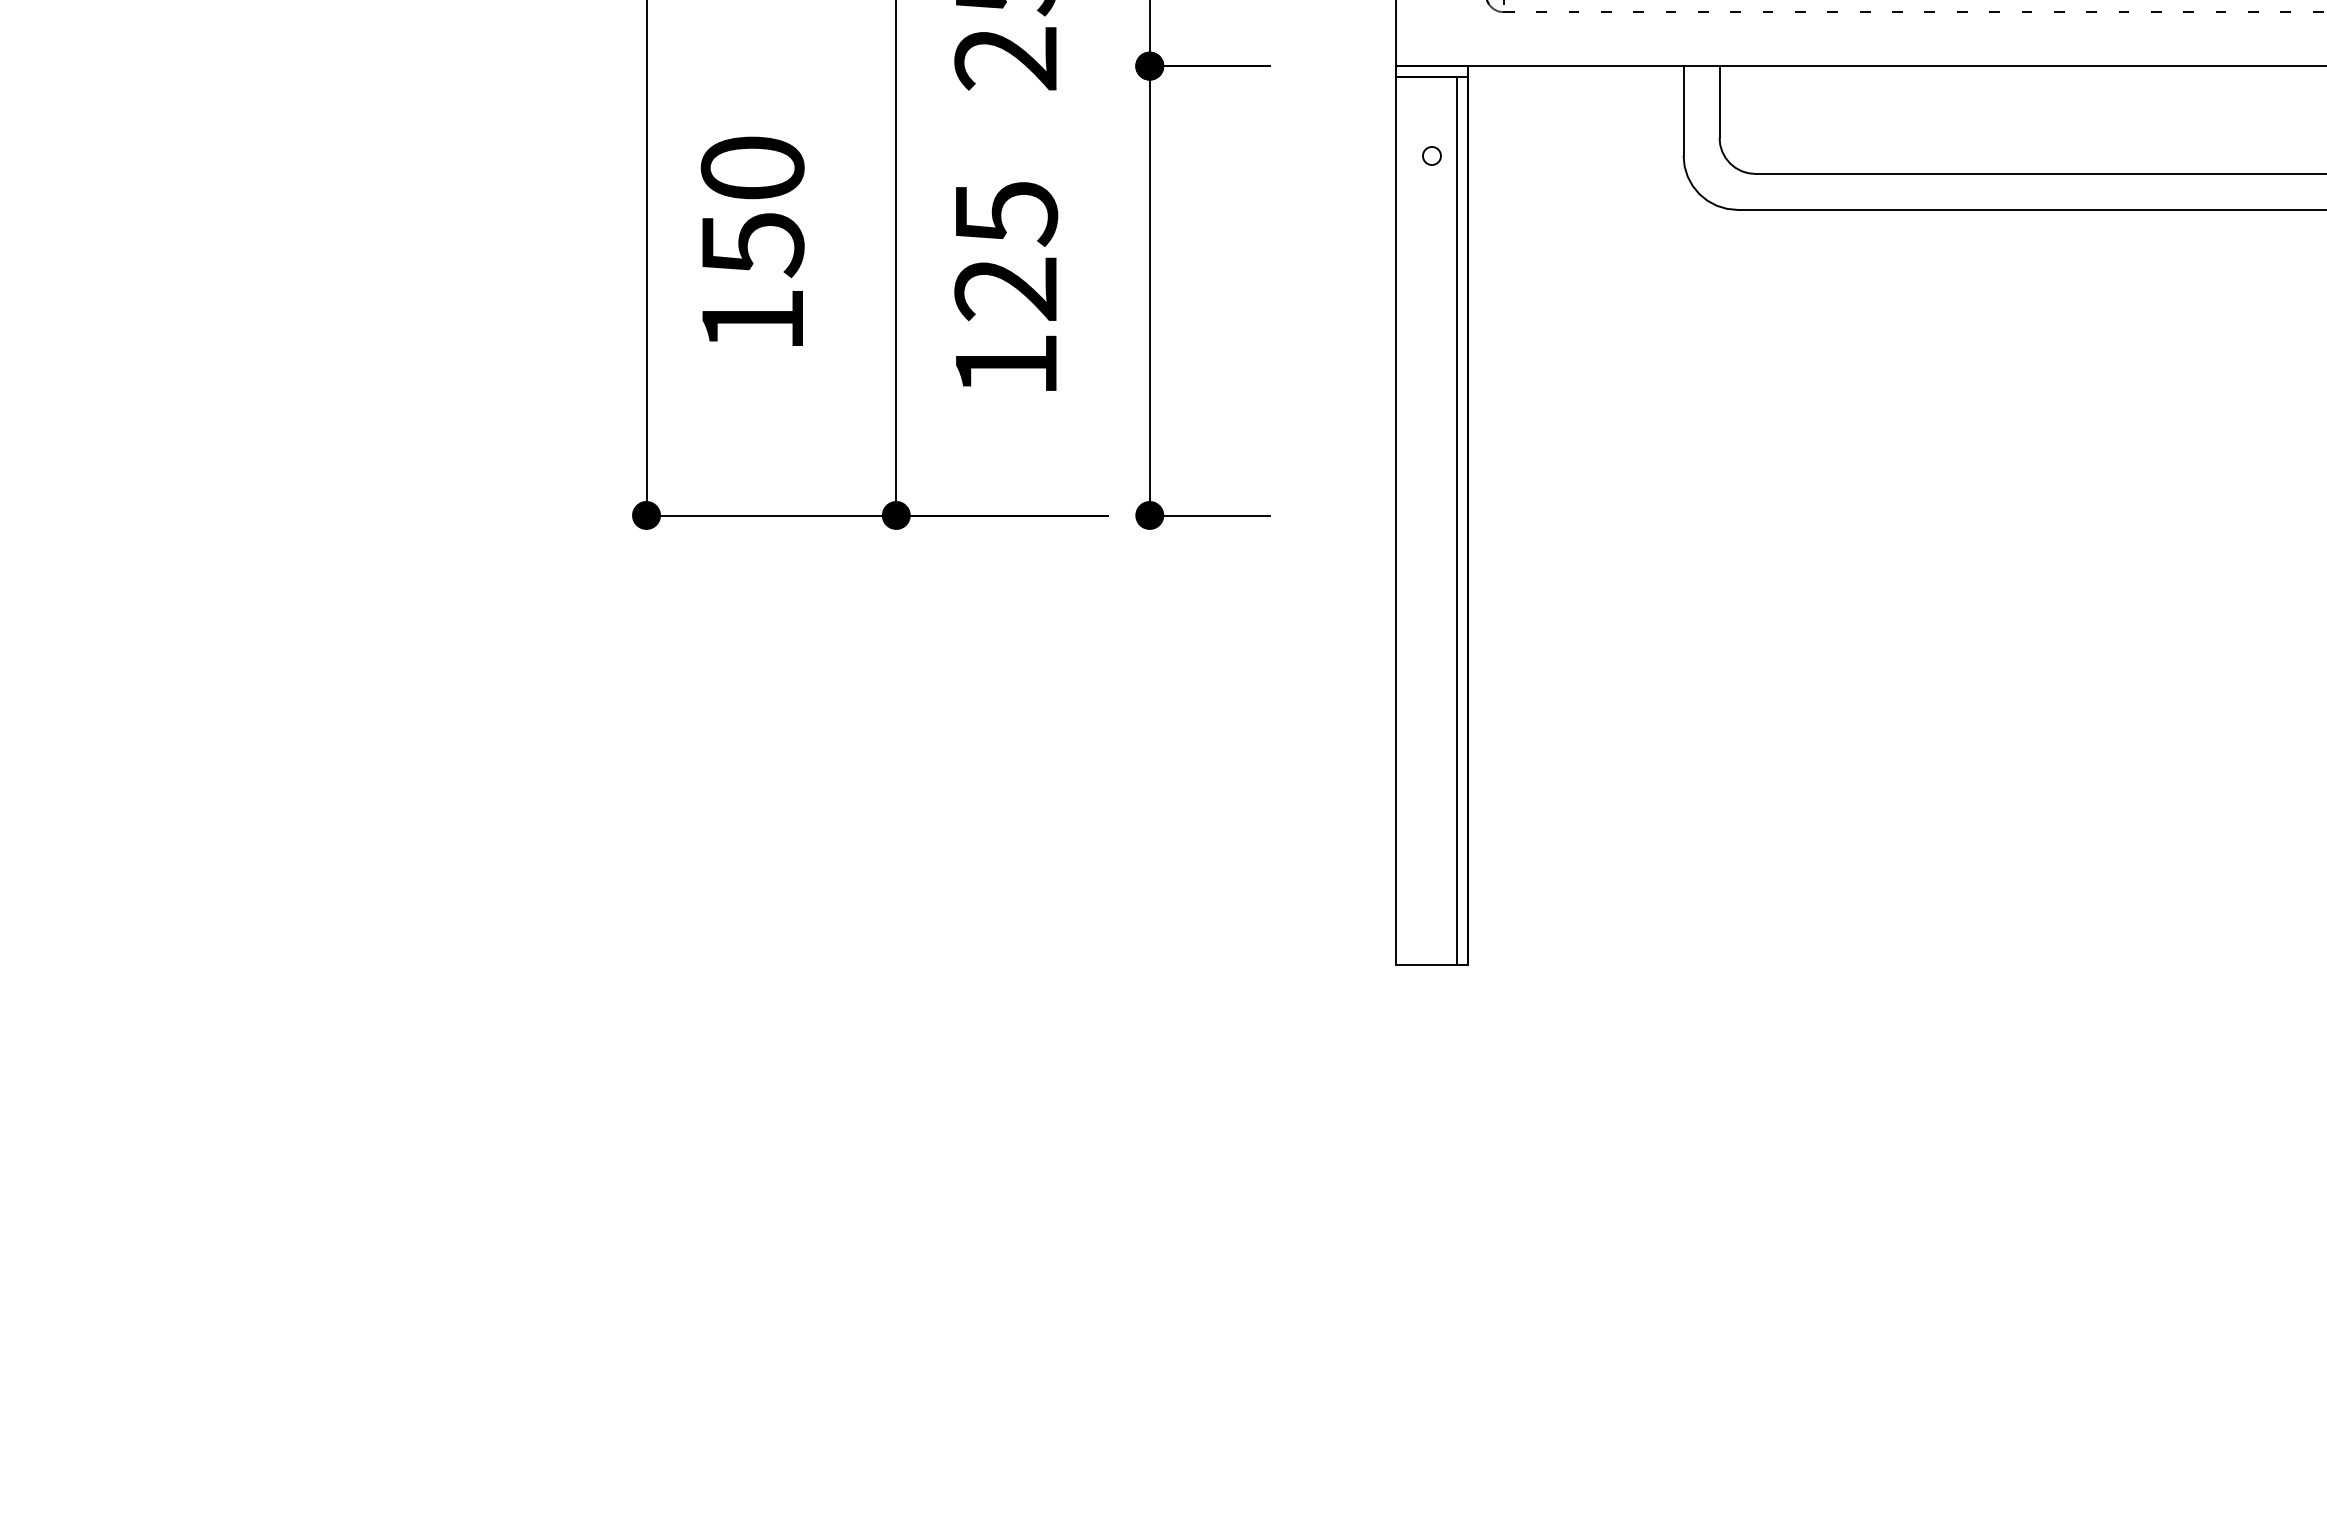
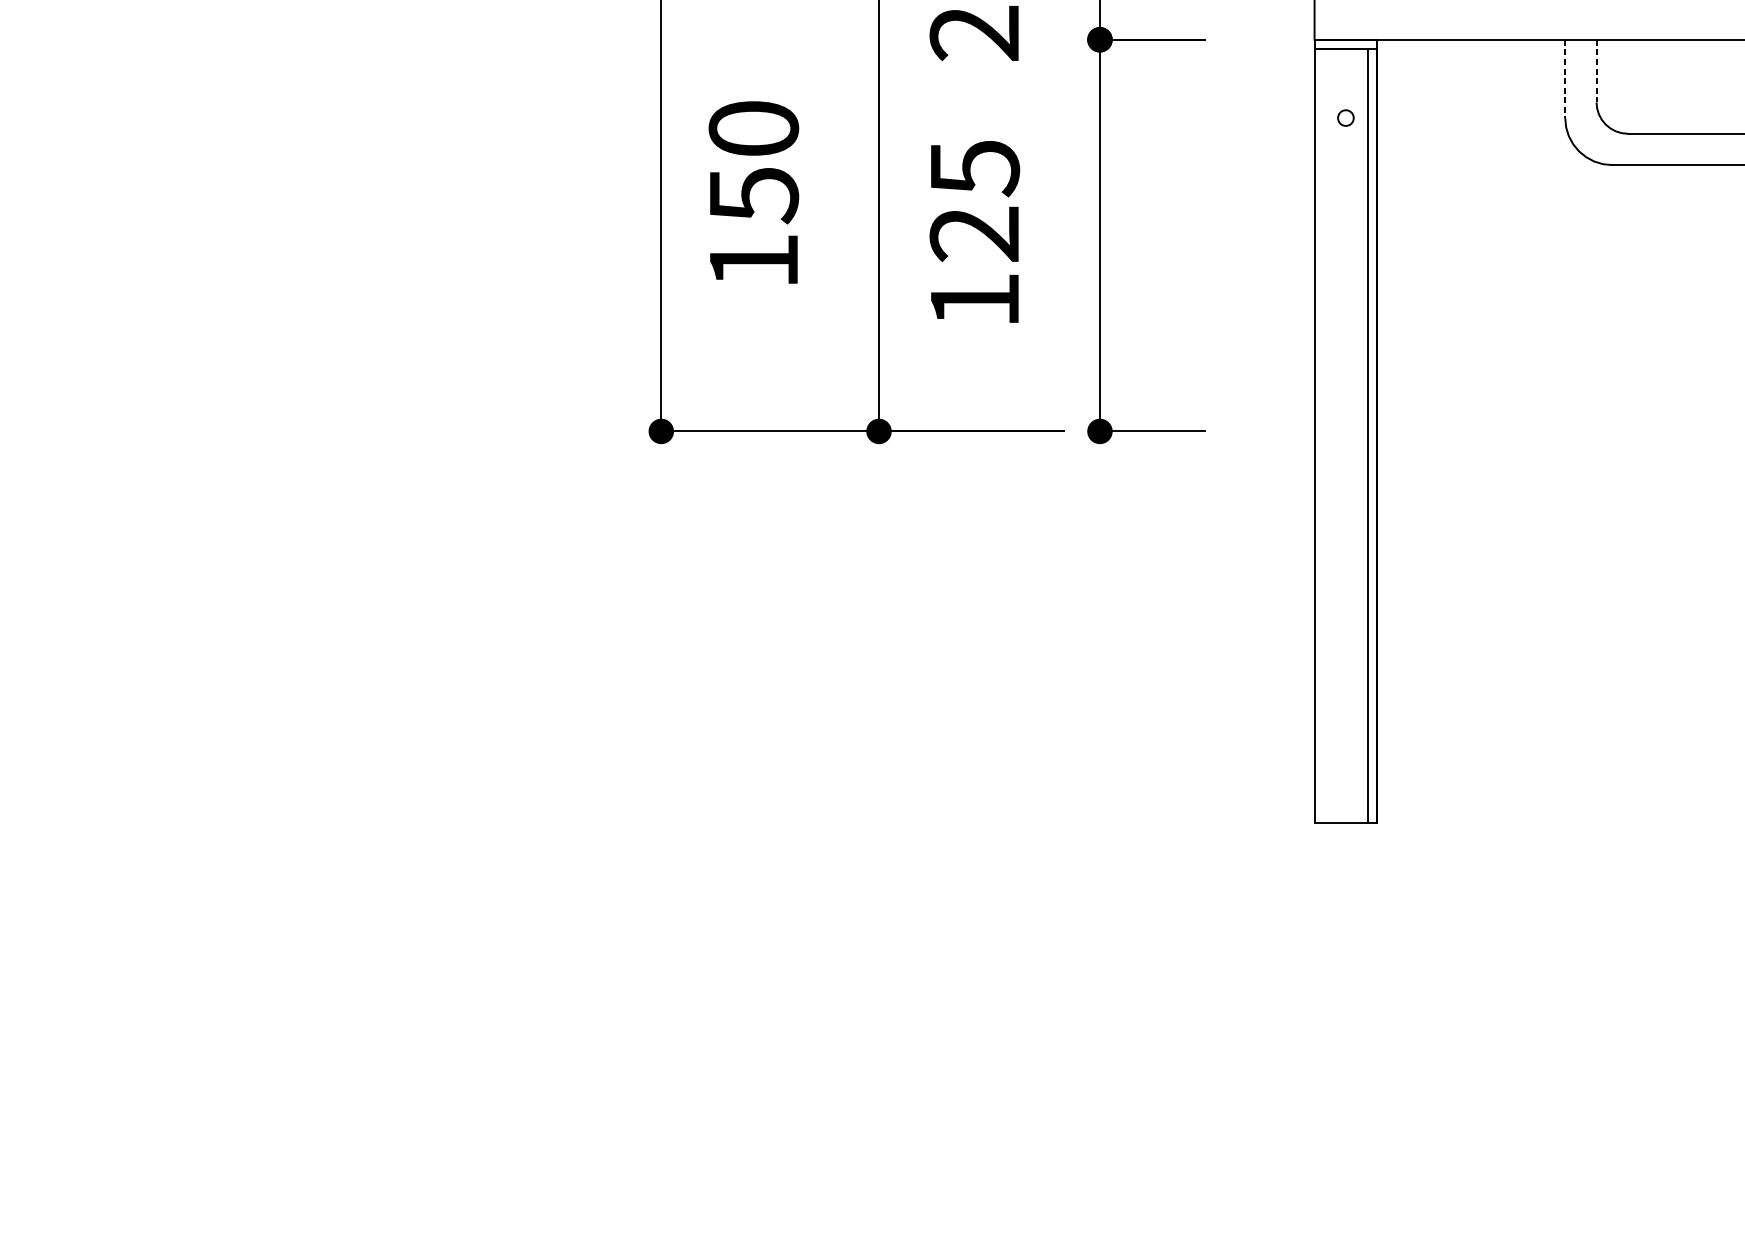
line: (1719, 102) -> (1596, 71), solid -> dashed
line: (1683, 111) -> (1565, 79), solid -> dashed

